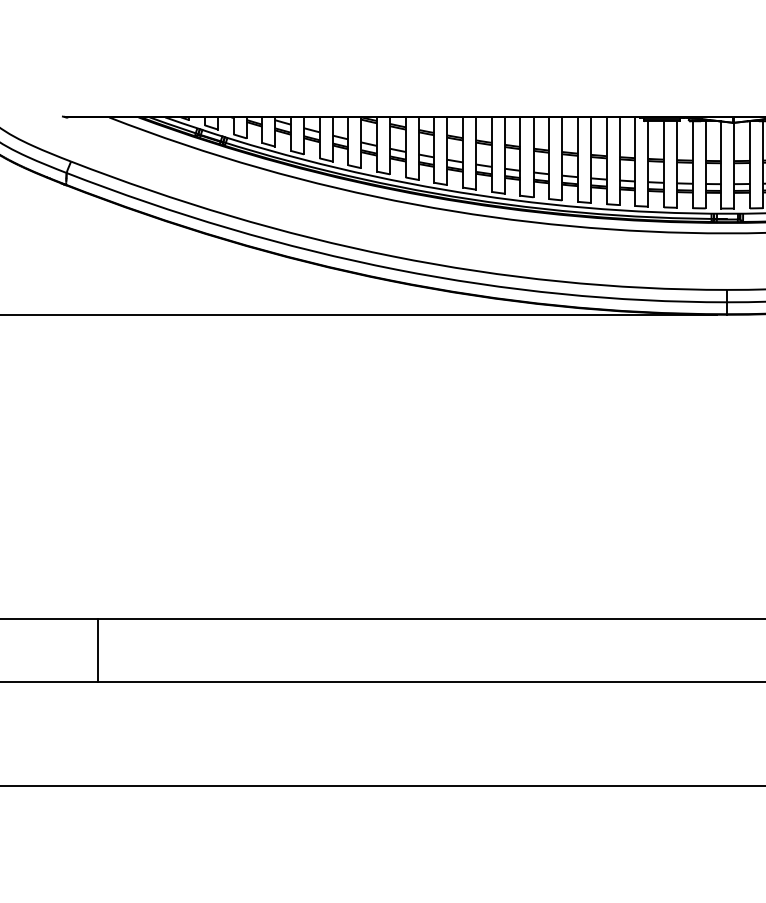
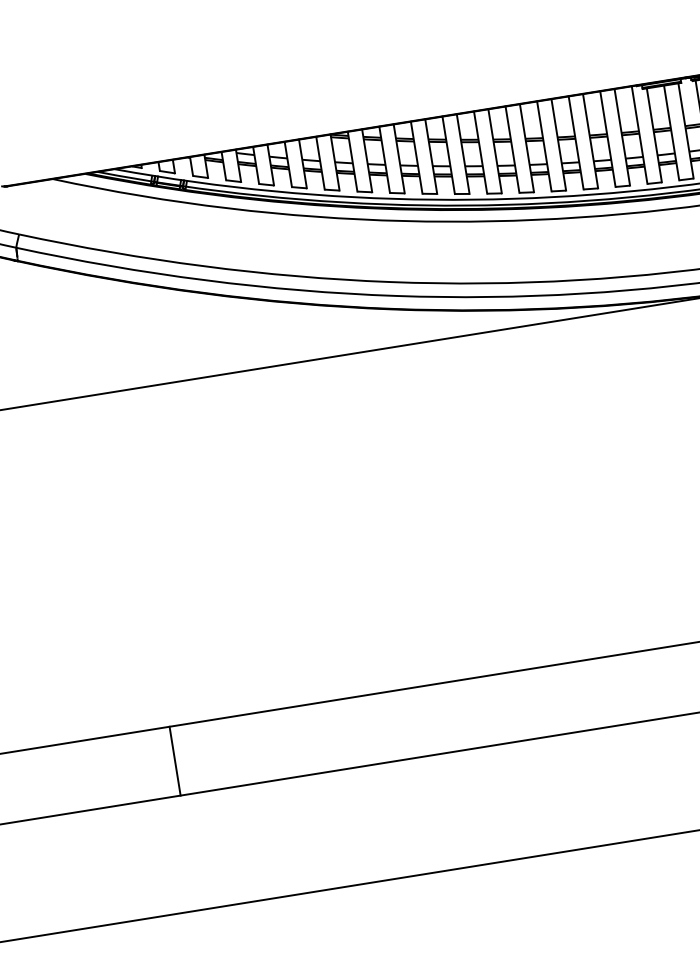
line: (97, 650) -> (175, 760), moved

